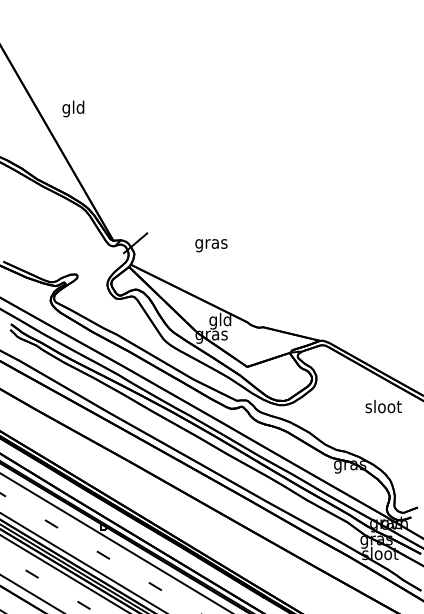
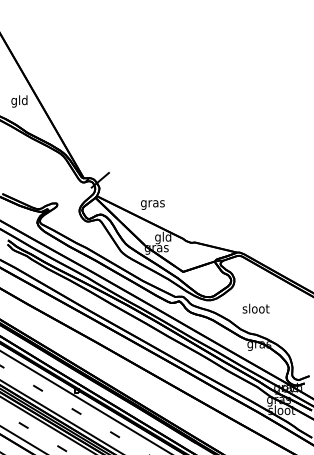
text: (73, 108) -> (19, 101), moved
text: (211, 245) -> (152, 204), moved
text: (383, 406) -> (255, 308), moved

